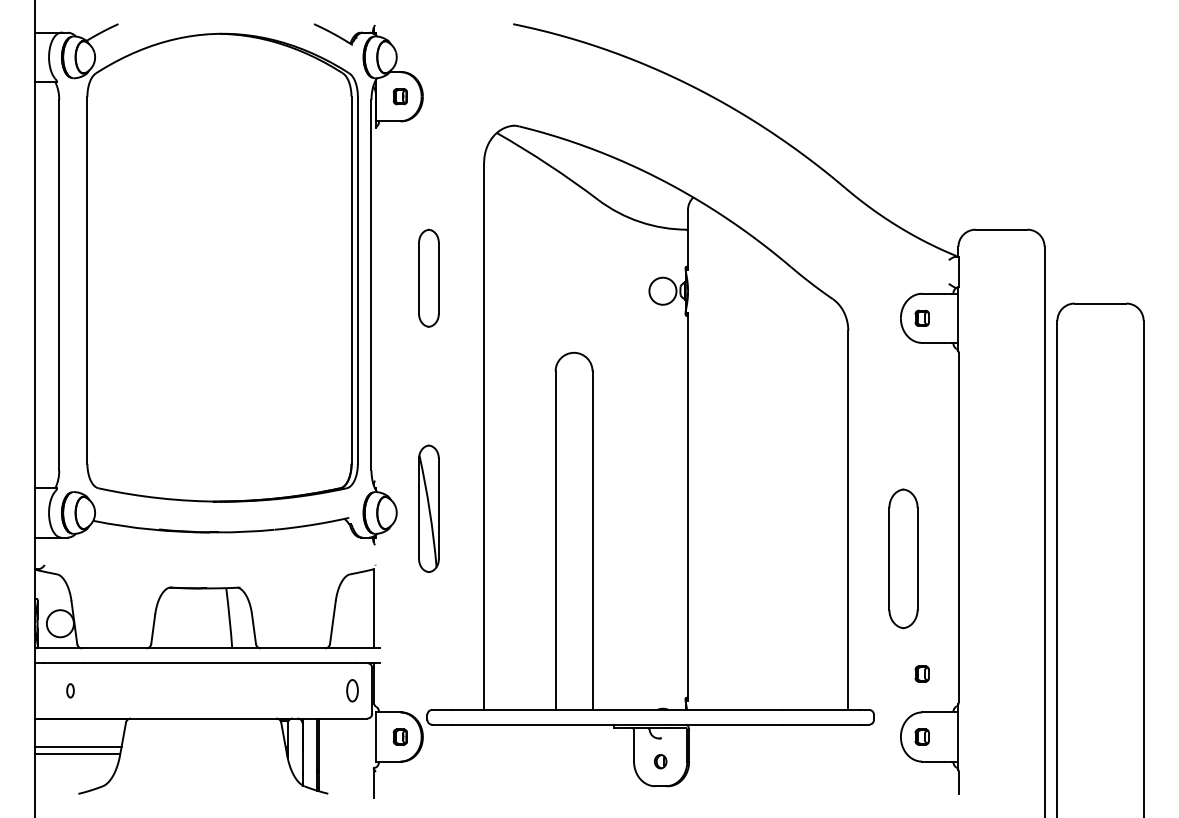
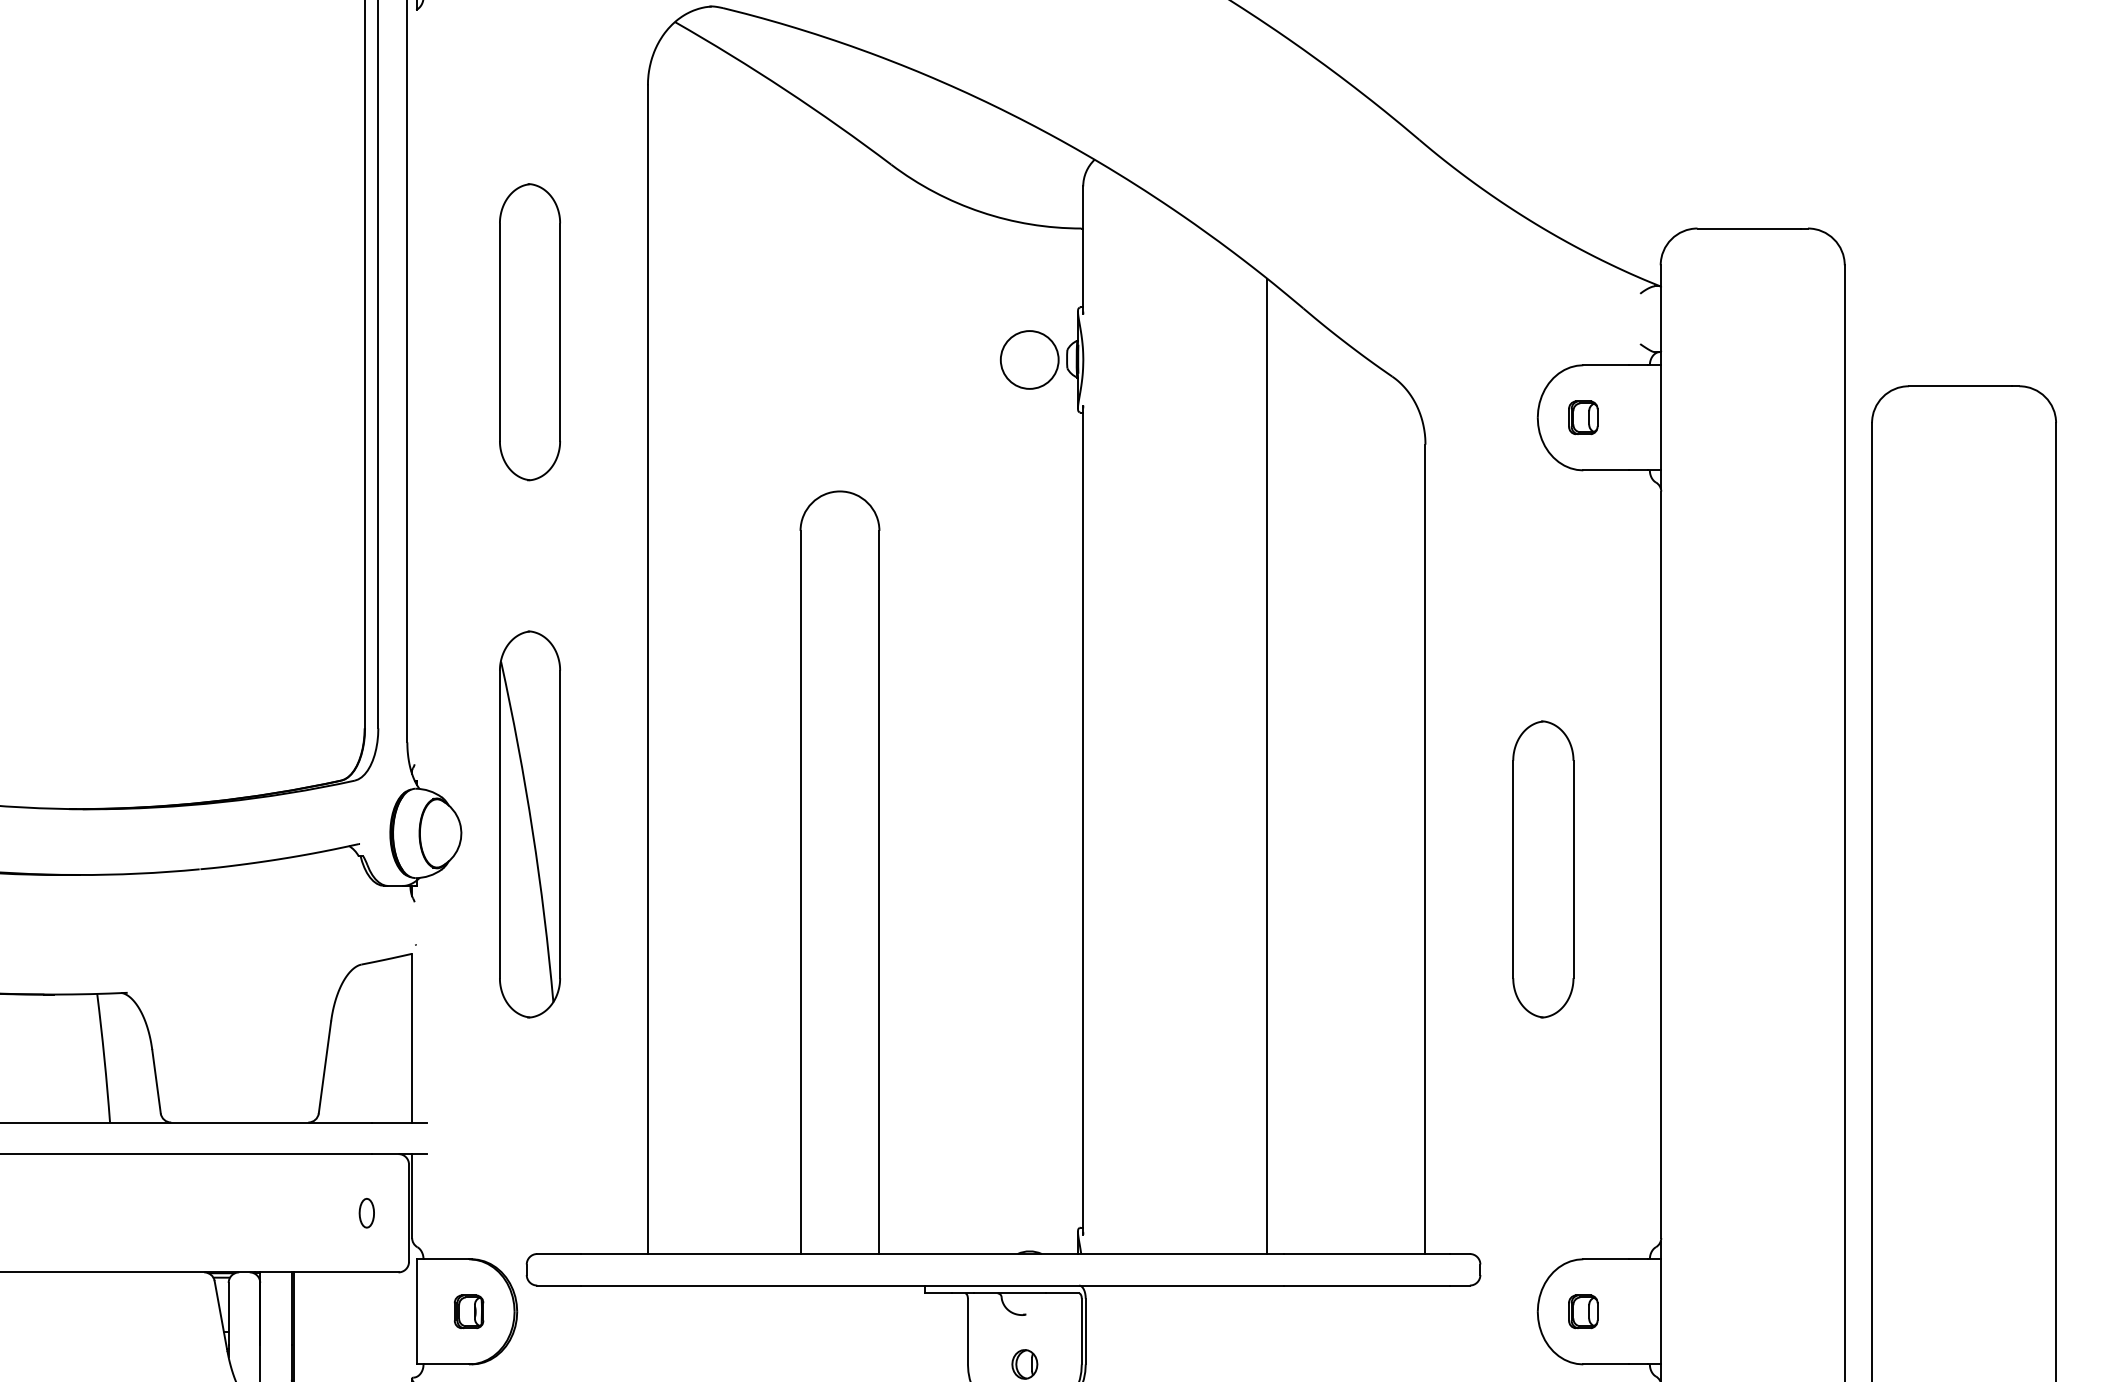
part: (428, 278) -> (529, 332), size x1.43
line: (774, 481) -> (1267, 766), added
part: (428, 508) -> (529, 823), size x1.43
part: (903, 558) -> (1543, 868), moved
part: (921, 673) -> (1581, 1176), removed
part: (352, 690) -> (366, 1212), size x0.62

